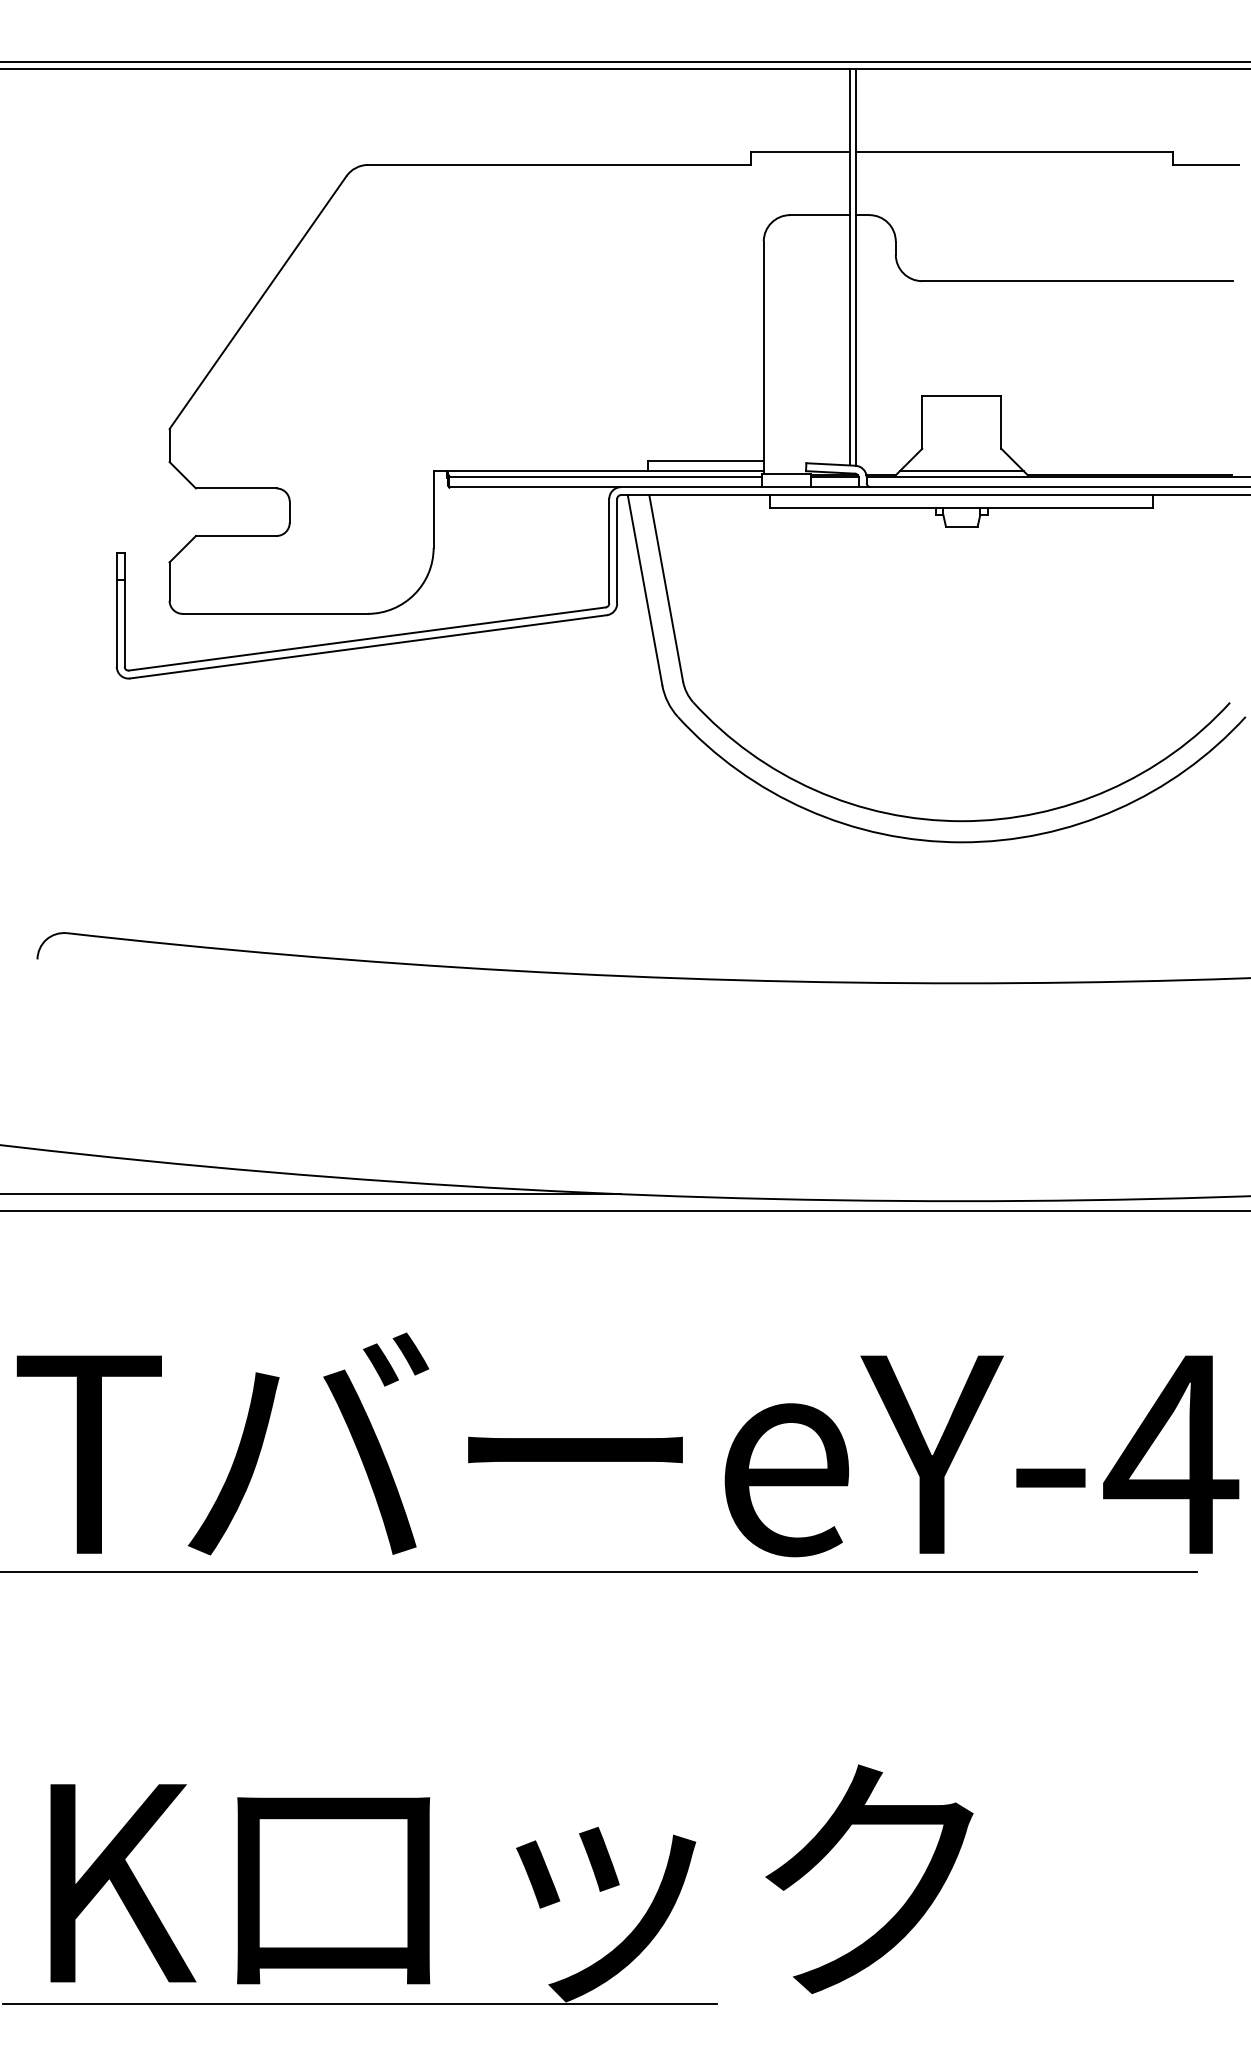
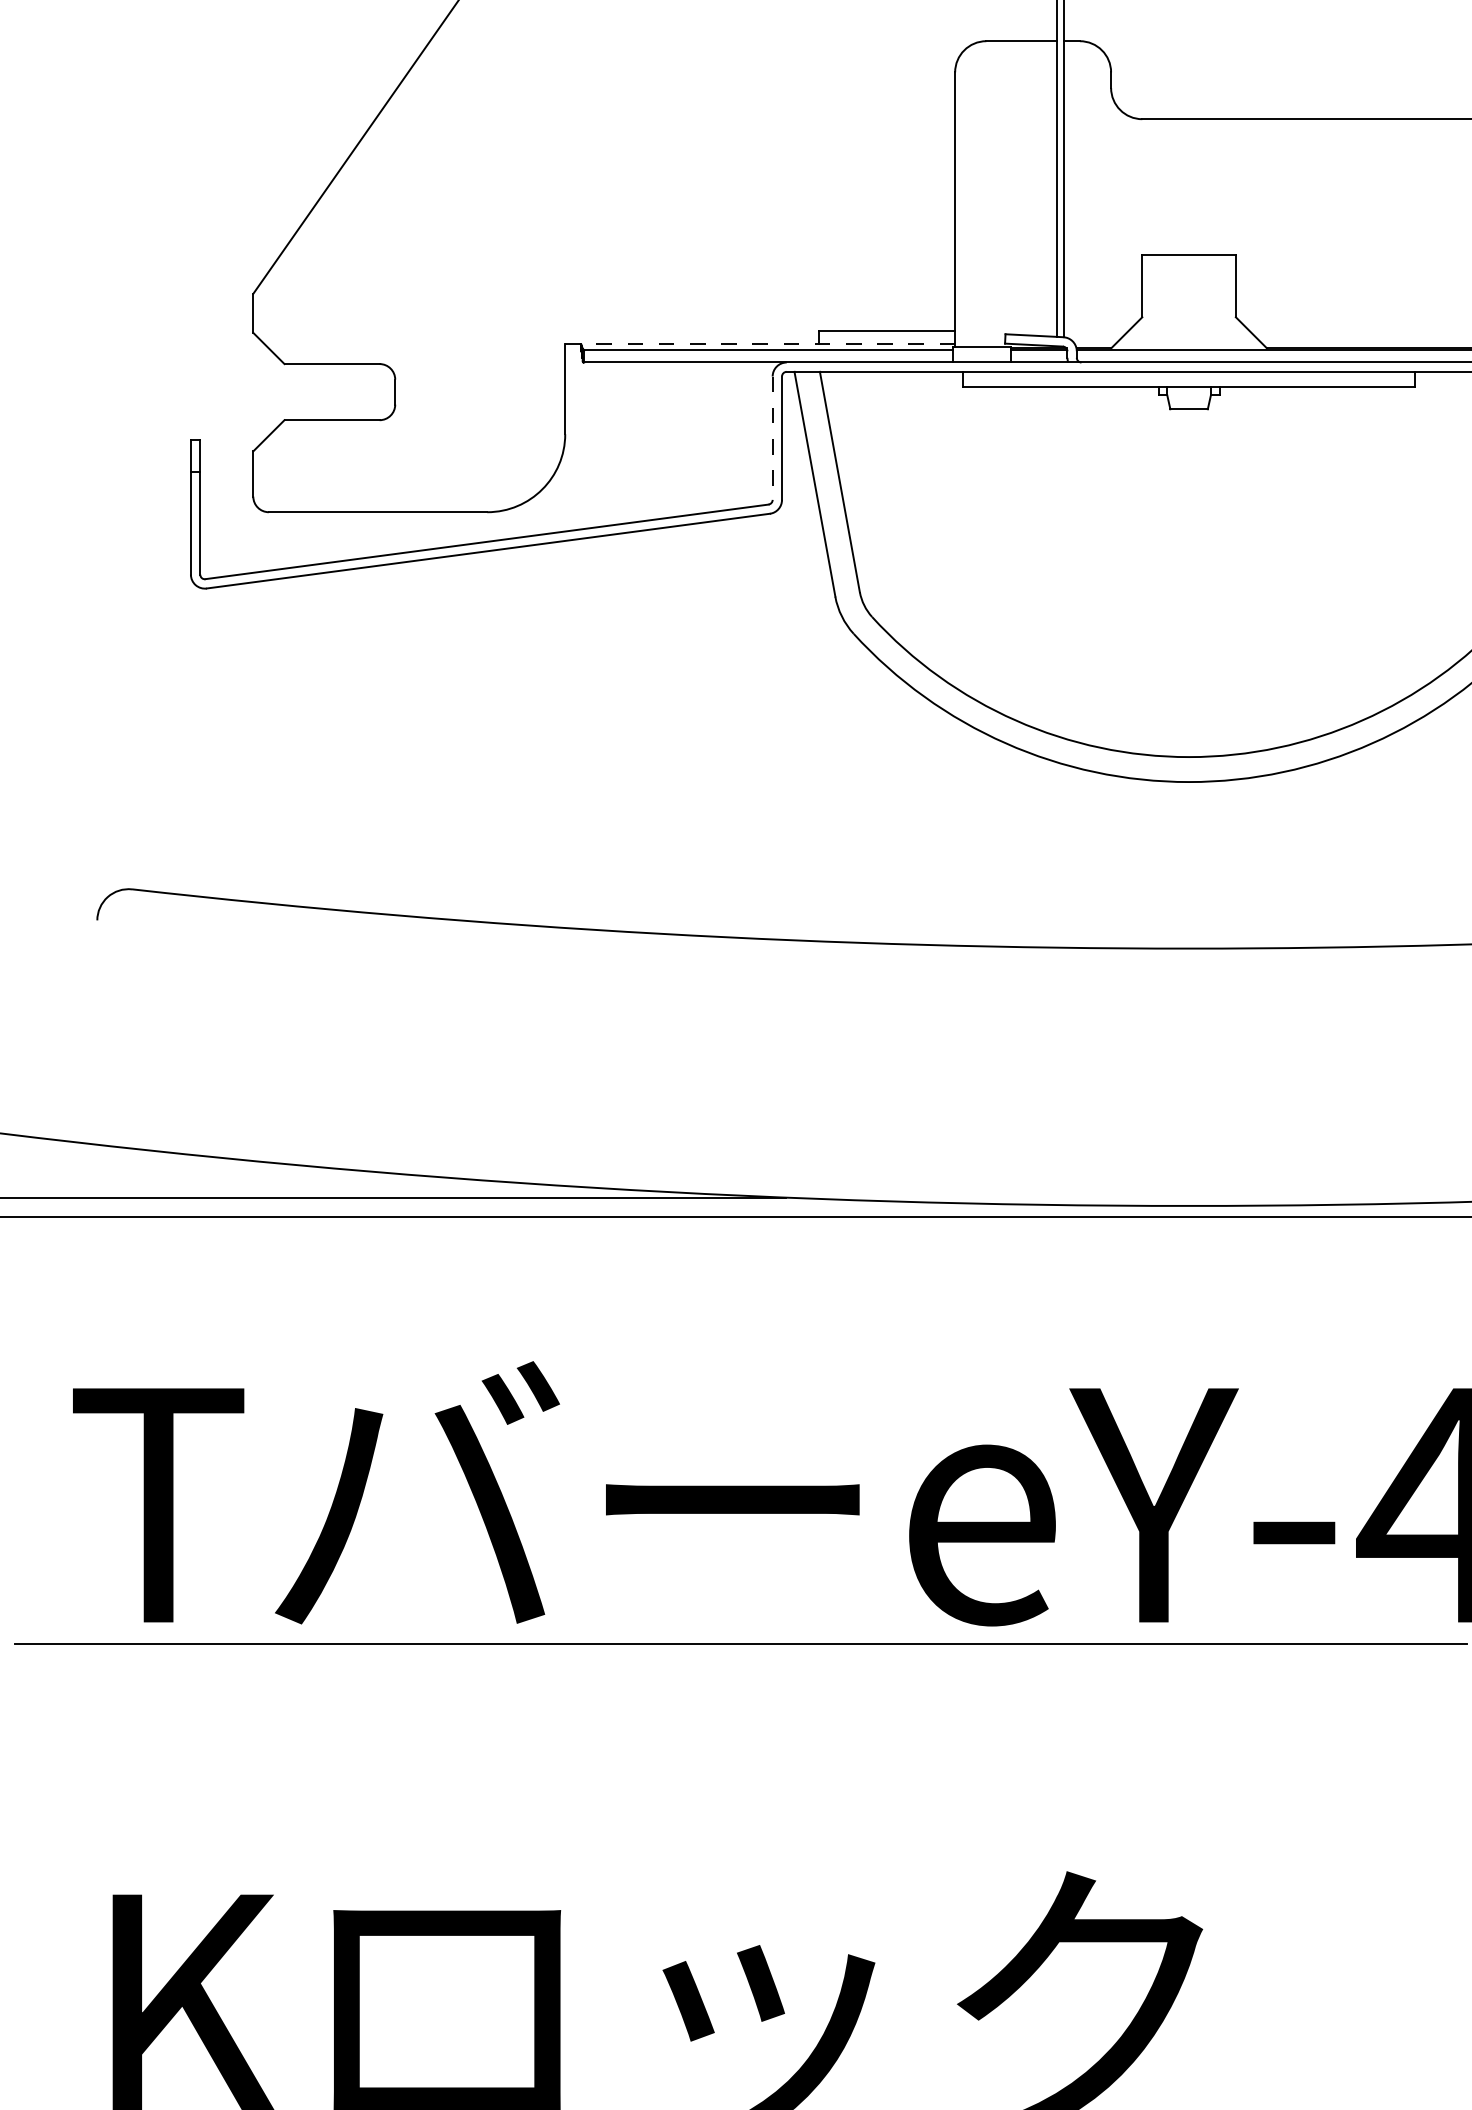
line: (599, 471) -> (761, 344), solid -> dashed
line: (961, 471) -> (1188, 344), removed
line: (609, 551) -> (772, 438), solid -> dashed

